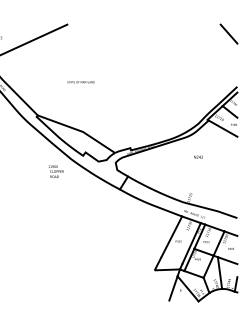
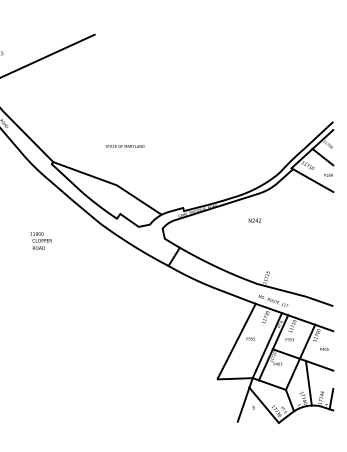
line: (228, 33) -> (320, 47), removed
text: (80, 82) -> (124, 146), moved
text: (198, 156) -> (254, 219), moved
text: (55, 171) -> (40, 240), moved

